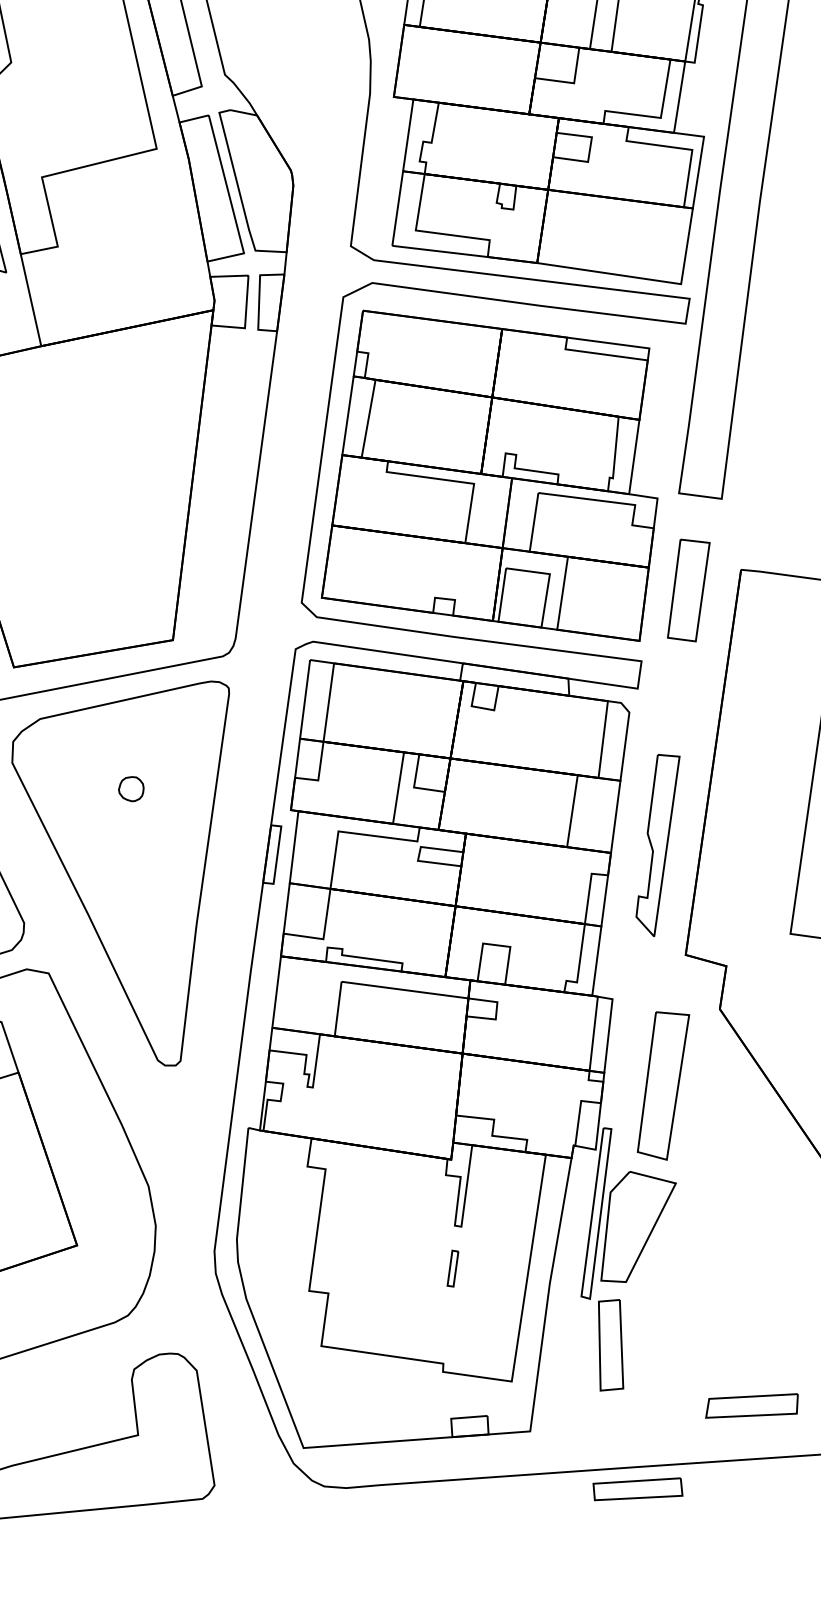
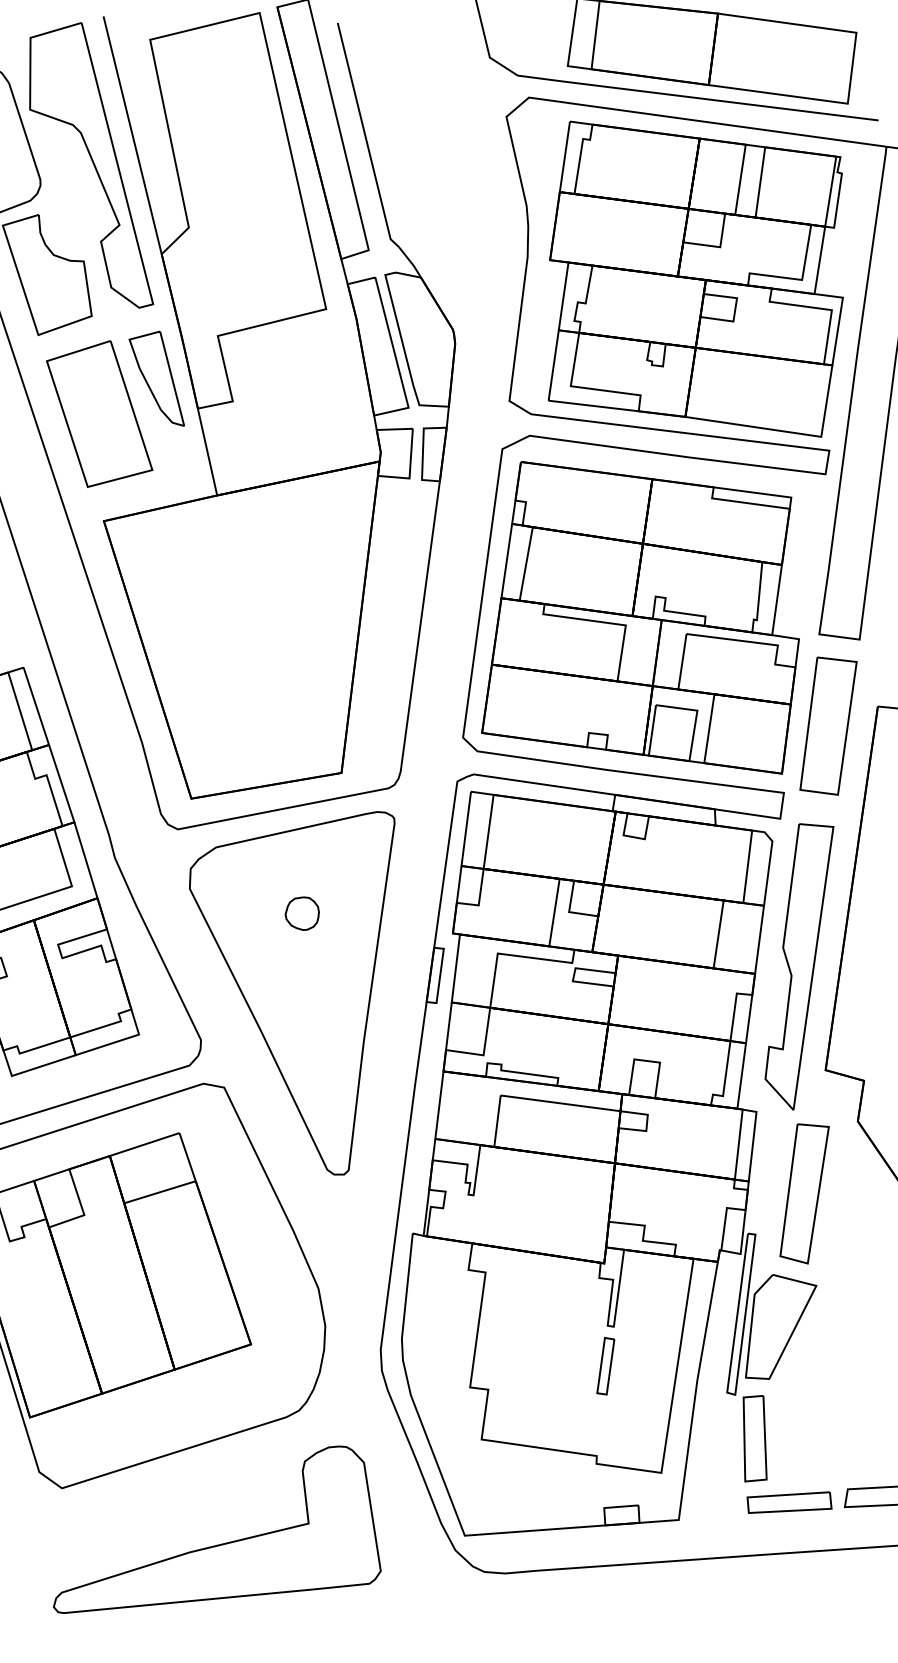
part: (688, 589) -> (828, 725), size x1.43
part: (130, 789) -> (301, 913), size x1.43
part: (658, 845) -> (799, 966), size x1.67
part: (452, 1268) -> (605, 1366), size x1.67
part: (637, 1489) -> (789, 1502), moved

